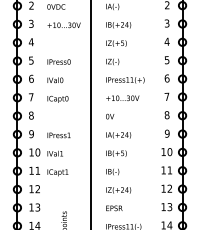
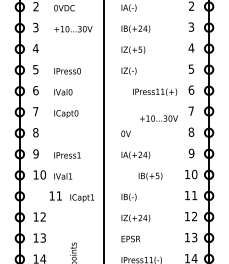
text: (125, 80) -> (155, 92), moved
text: (122, 97) -> (158, 117), moved
text: (116, 153) -> (150, 176), moved
text: (48, 171) -> (71, 196), moved

